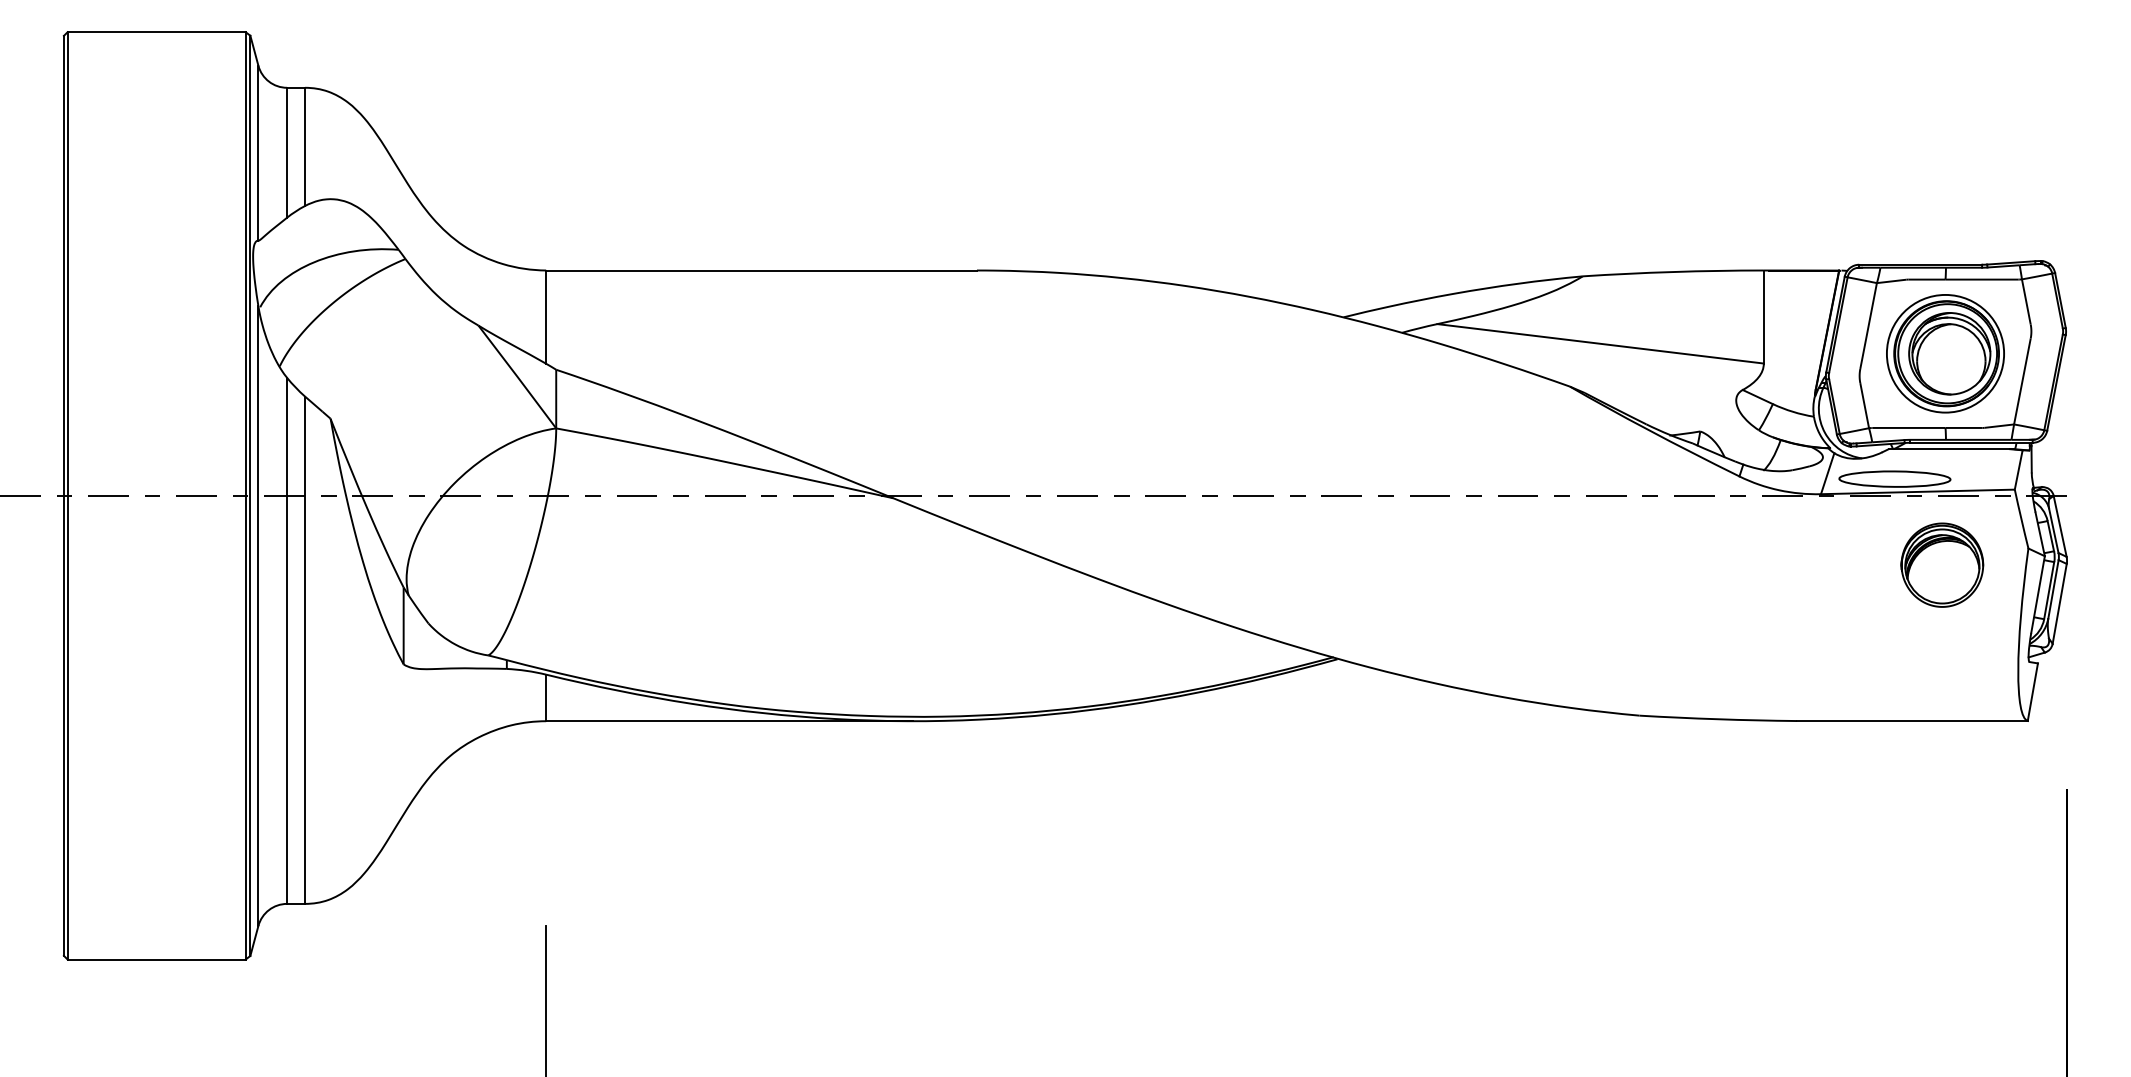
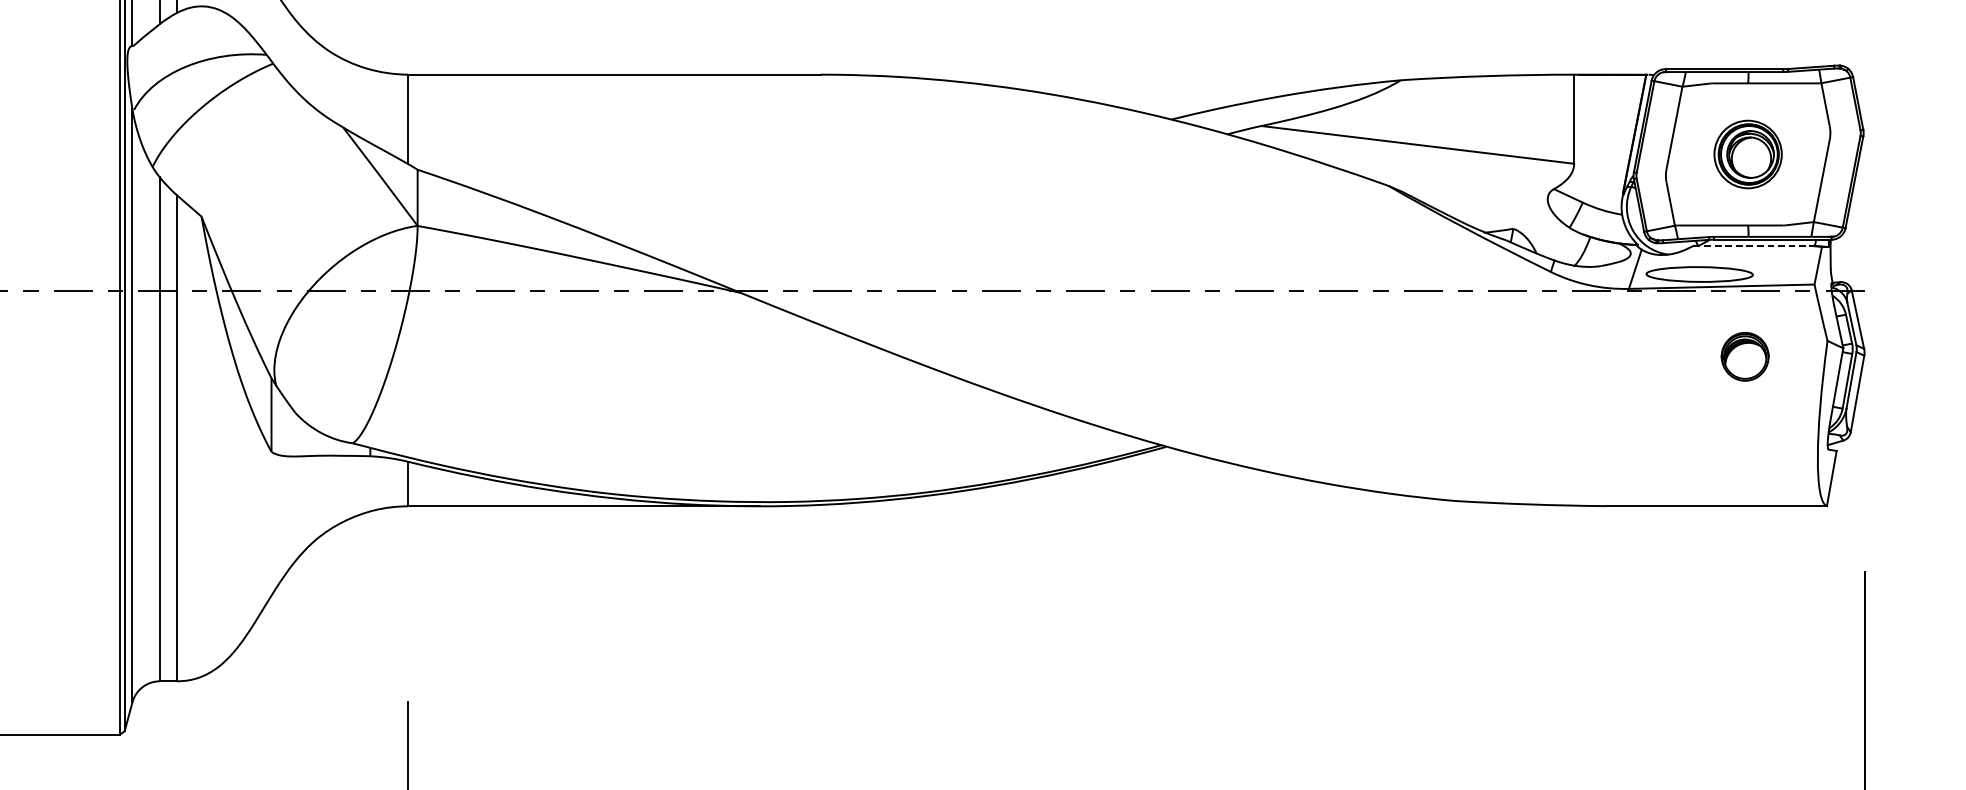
part: (1945, 353) -> (1748, 154), size x0.6
line: (1949, 449) -> (1751, 246), solid -> dashed
part: (1942, 564) -> (1745, 356), size x0.6

